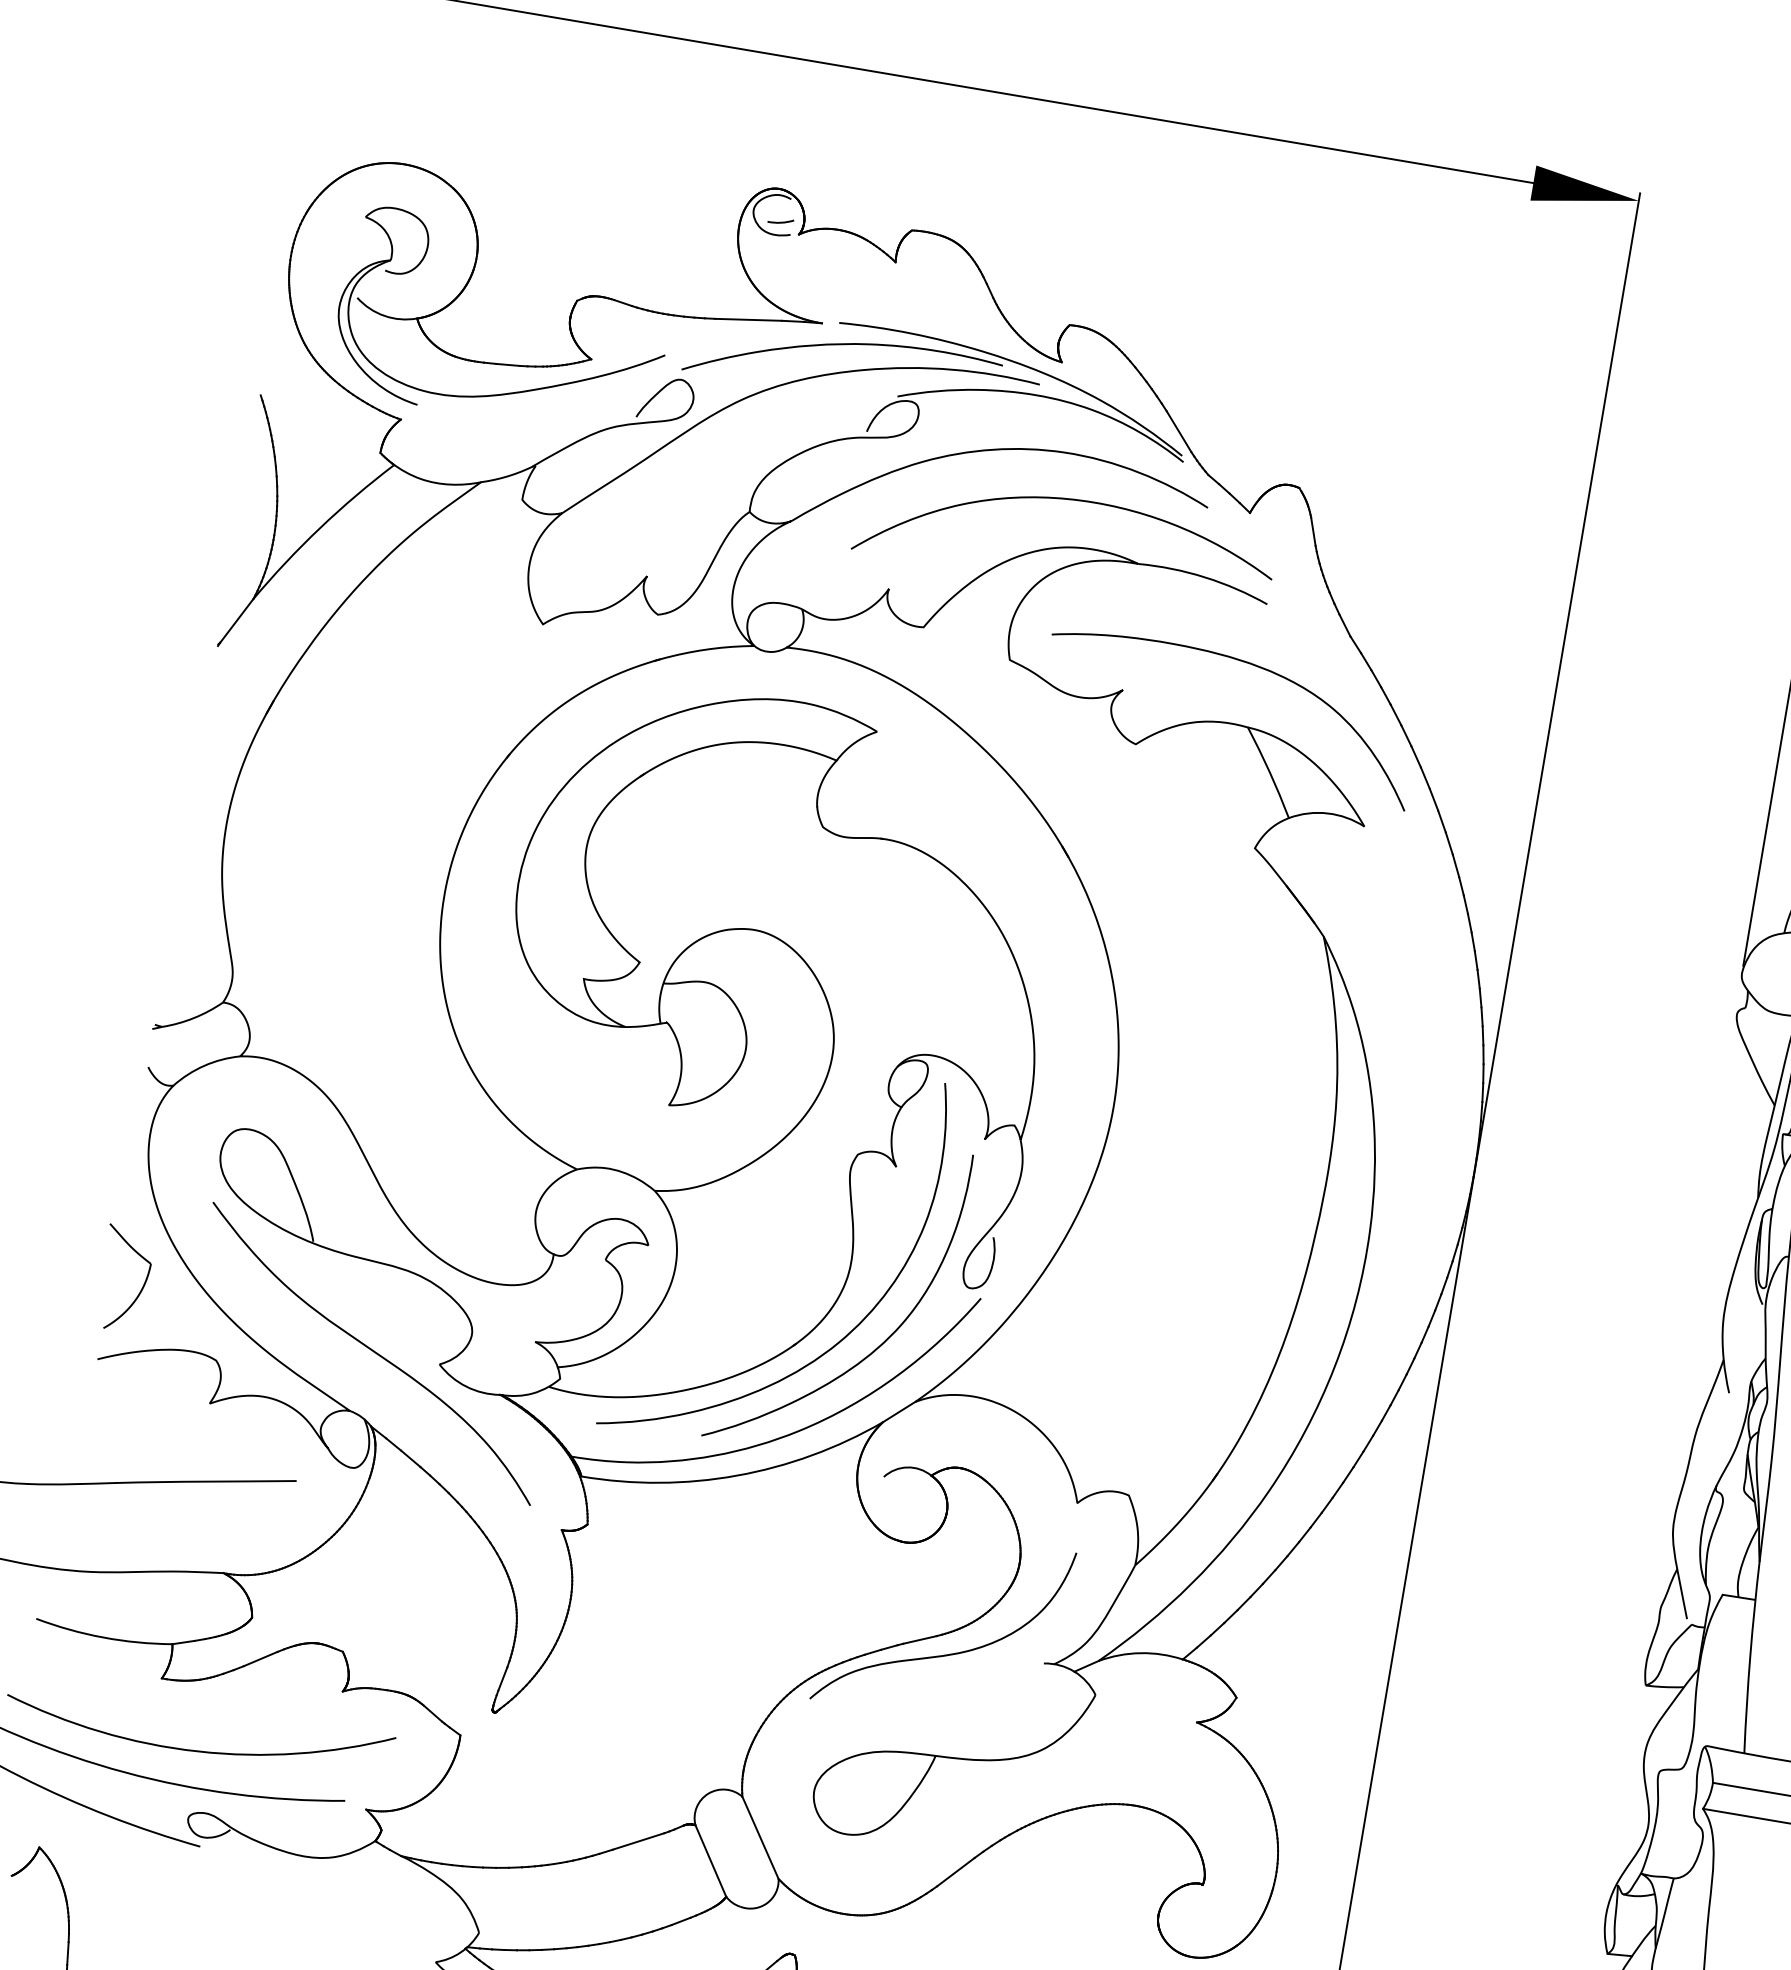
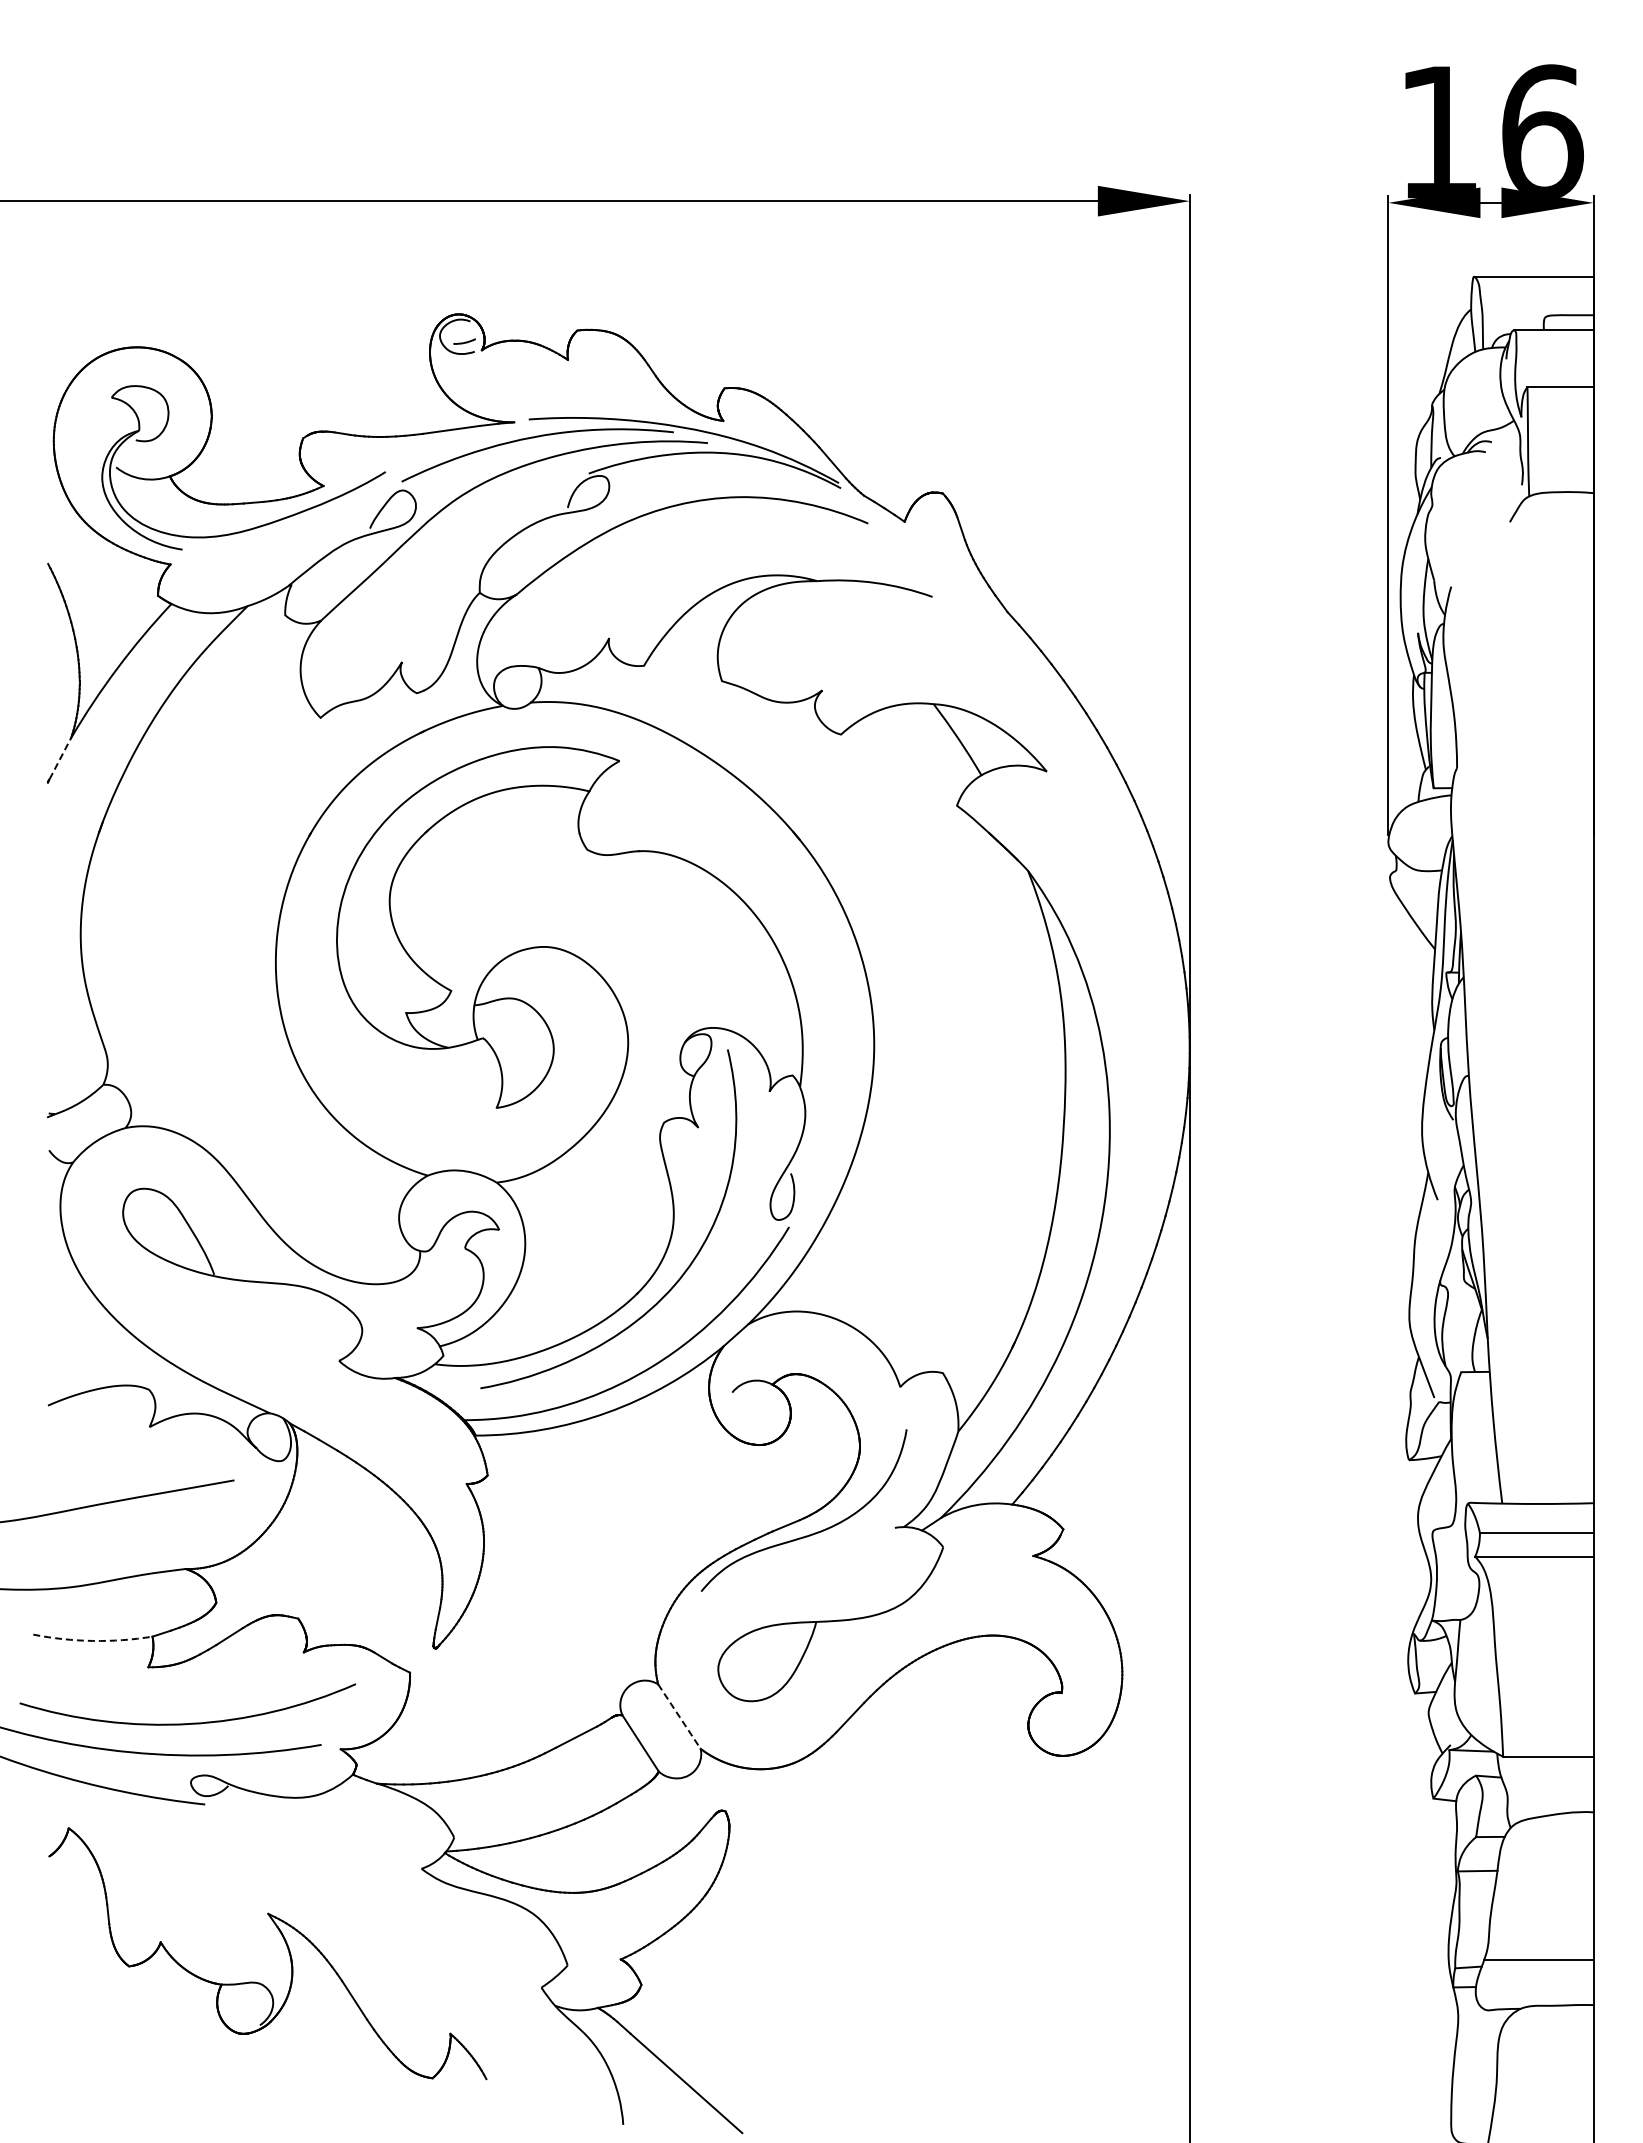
curve: (1068, 500) -> (748, 537), removed
line: (237, 620) -> (60, 758), solid -> dashed
curve: (1247, 664) -> (924, 650), removed
part: (142, 1286) -> (75, 1337), removed
curve: (876, 1347) -> (707, 1283), removed
curve: (371, 1351) -> (279, 1359), removed
arc: (102, 1636) -> (92, 1640), solid -> dashed
line: (760, 1837) -> (679, 1716), solid -> dashed

